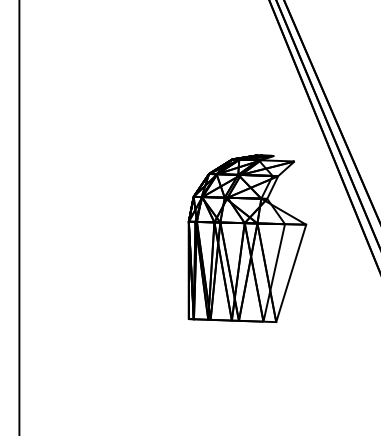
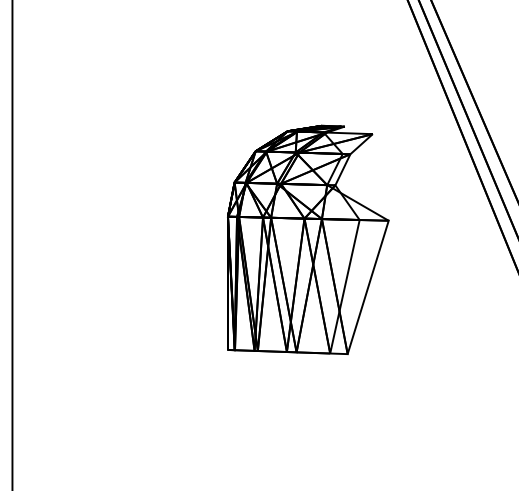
part: (247, 238) -> (308, 239), moved

